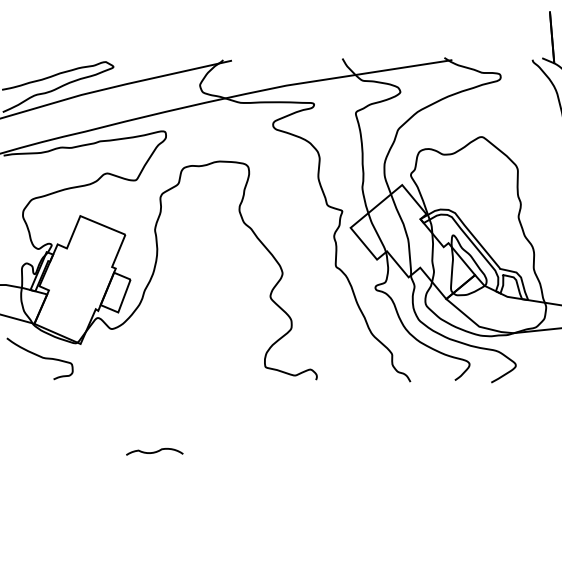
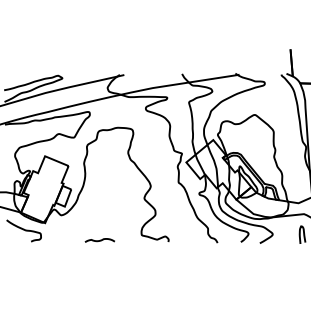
curve: (153, 451) -> (99, 240), moved

